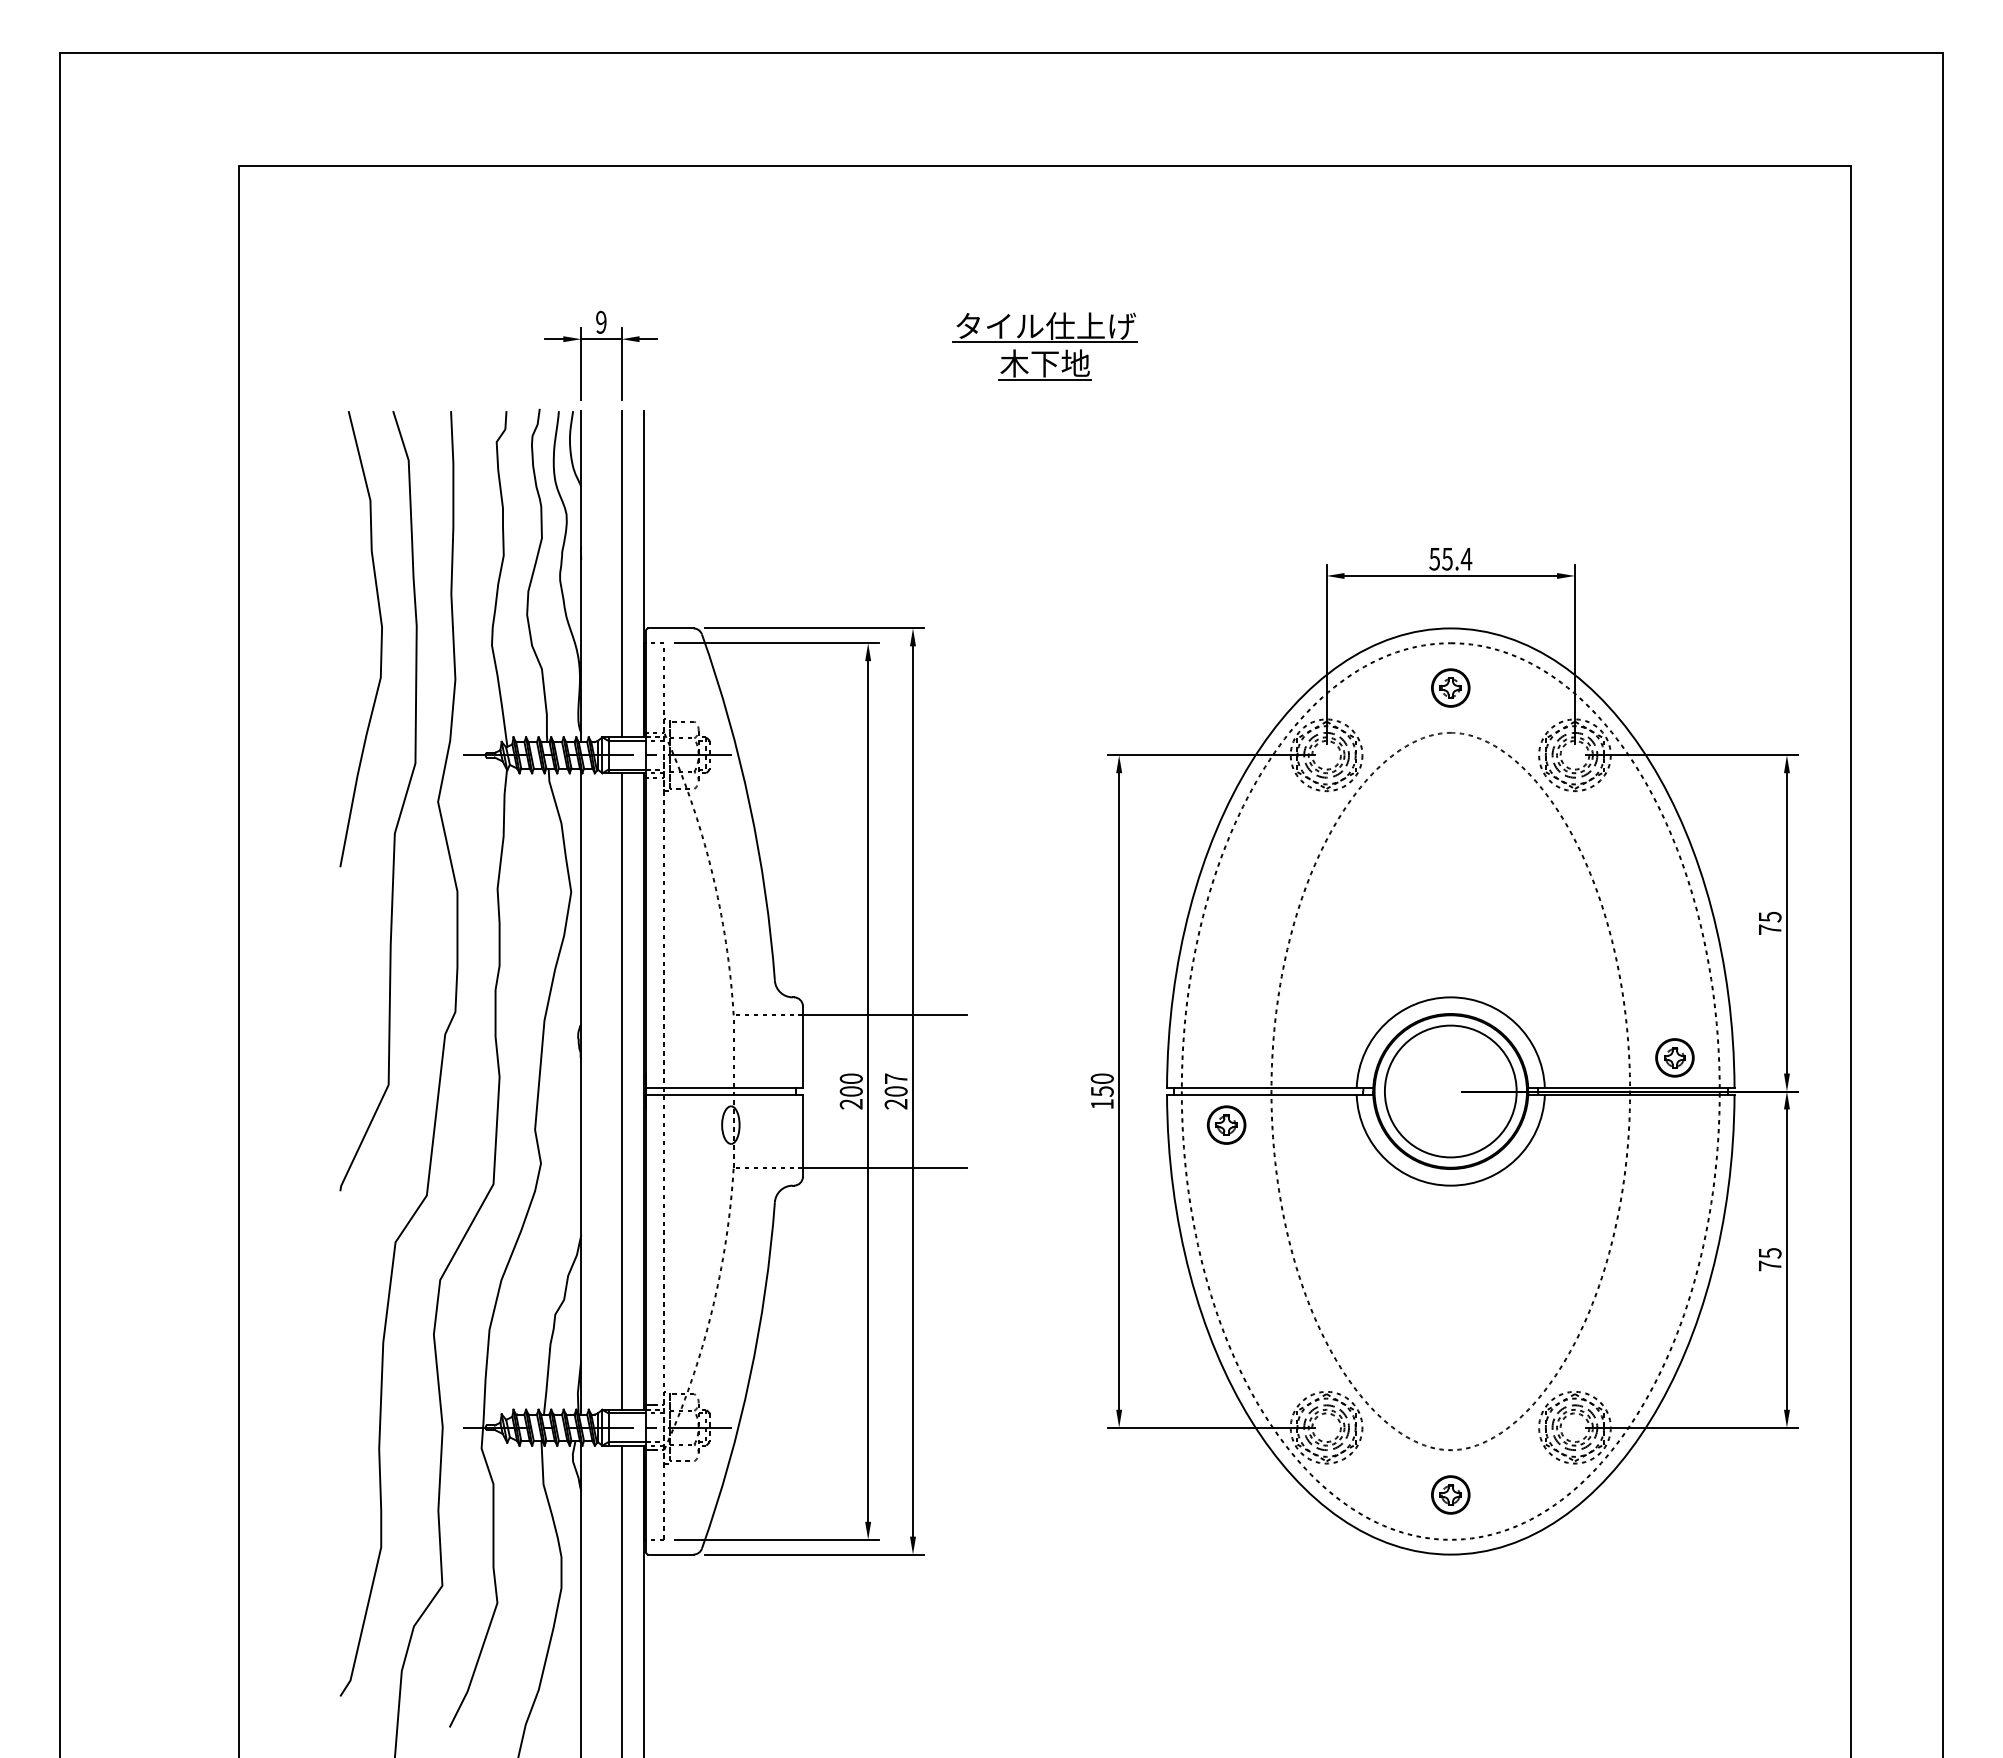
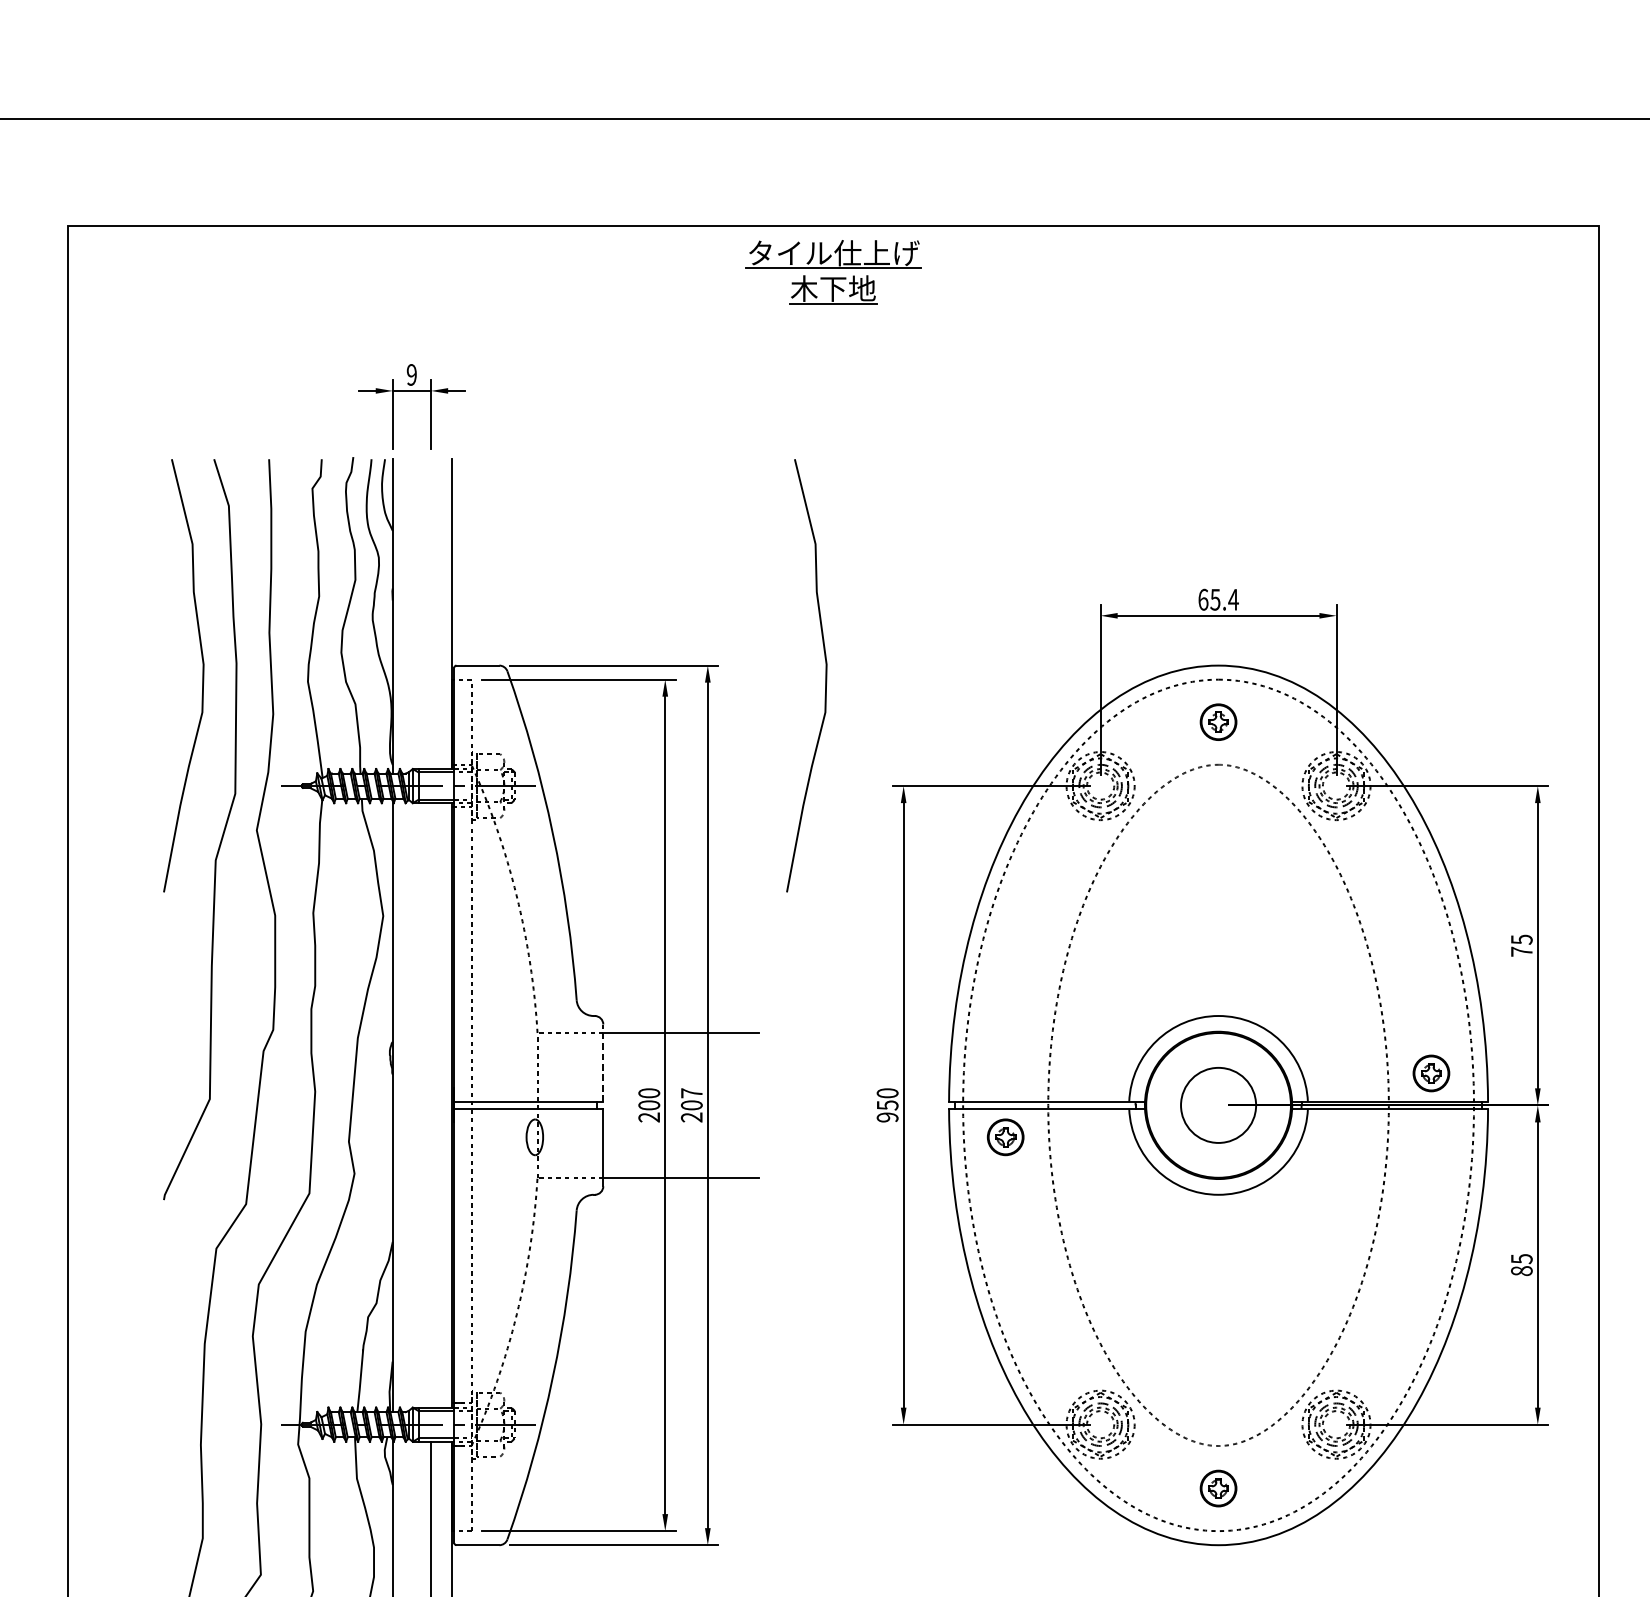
part: (1044, 346) -> (832, 272), moved
text: (1434, 558) -> (1203, 599), 55.4 -> 65.4
line: (621, 574) -> (430, 614), removed
curve: (1036, 639) -> (825, 676), added
line: (802, 1047) -> (602, 1063), solid -> dashed
line: (621, 1091) -> (430, 1105), removed
circle: (1450, 1091) -> (1218, 1105), size x0.6
text: (1101, 1104) -> (886, 1117), 150 -> 950
text: (1769, 1265) -> (1521, 1270), 75 -> 85

